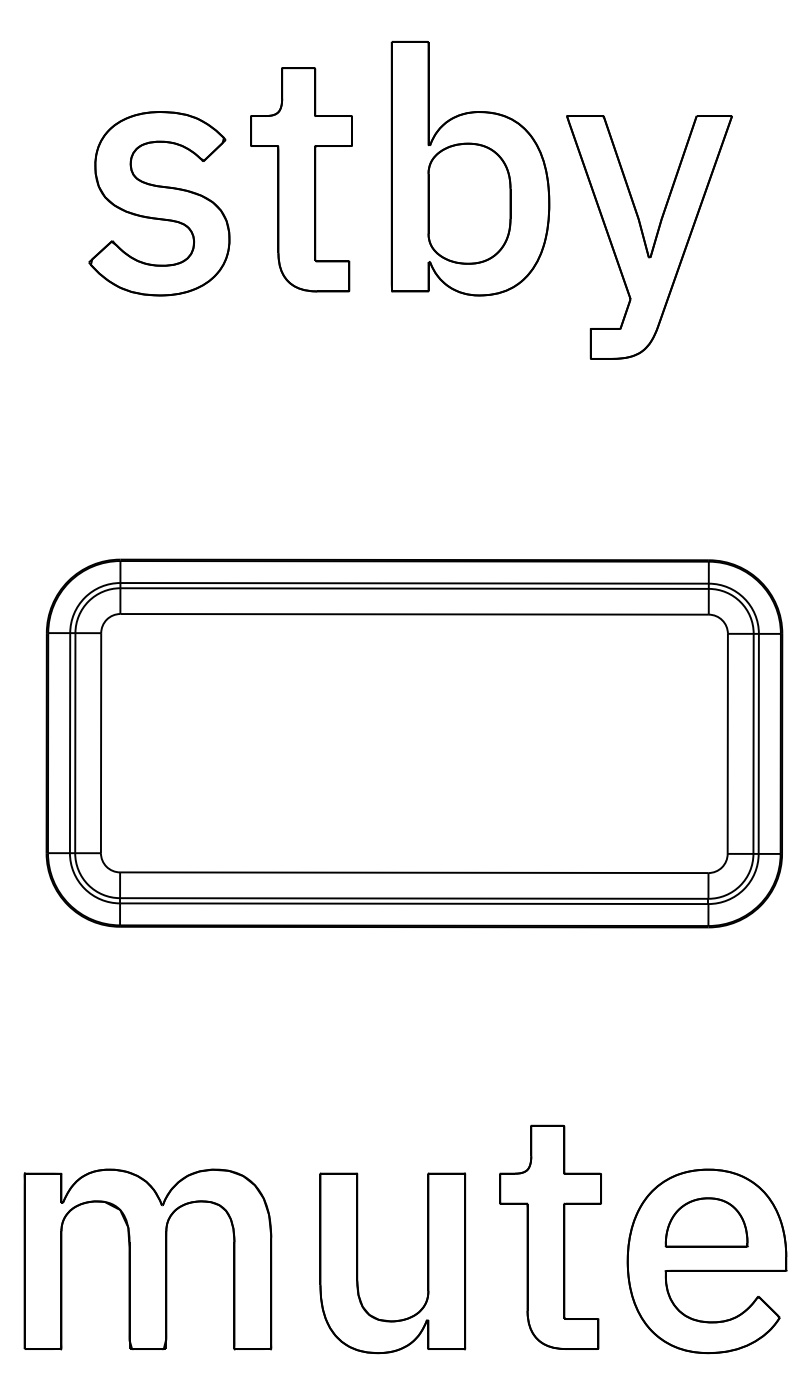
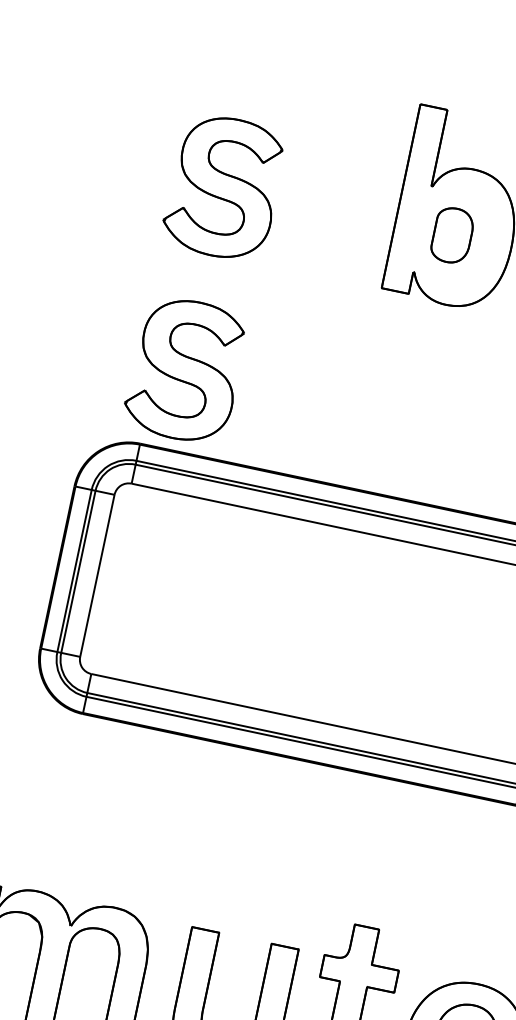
part: (301, 179) -> (332, 191), removed
part: (469, 203) -> (452, 235), size x0.6
part: (159, 451) -> (185, 370), added

